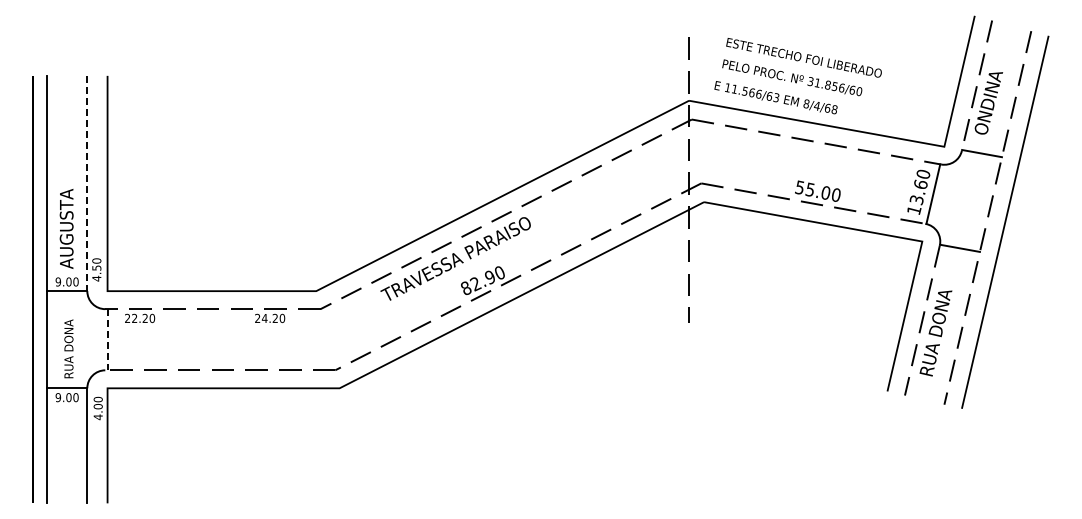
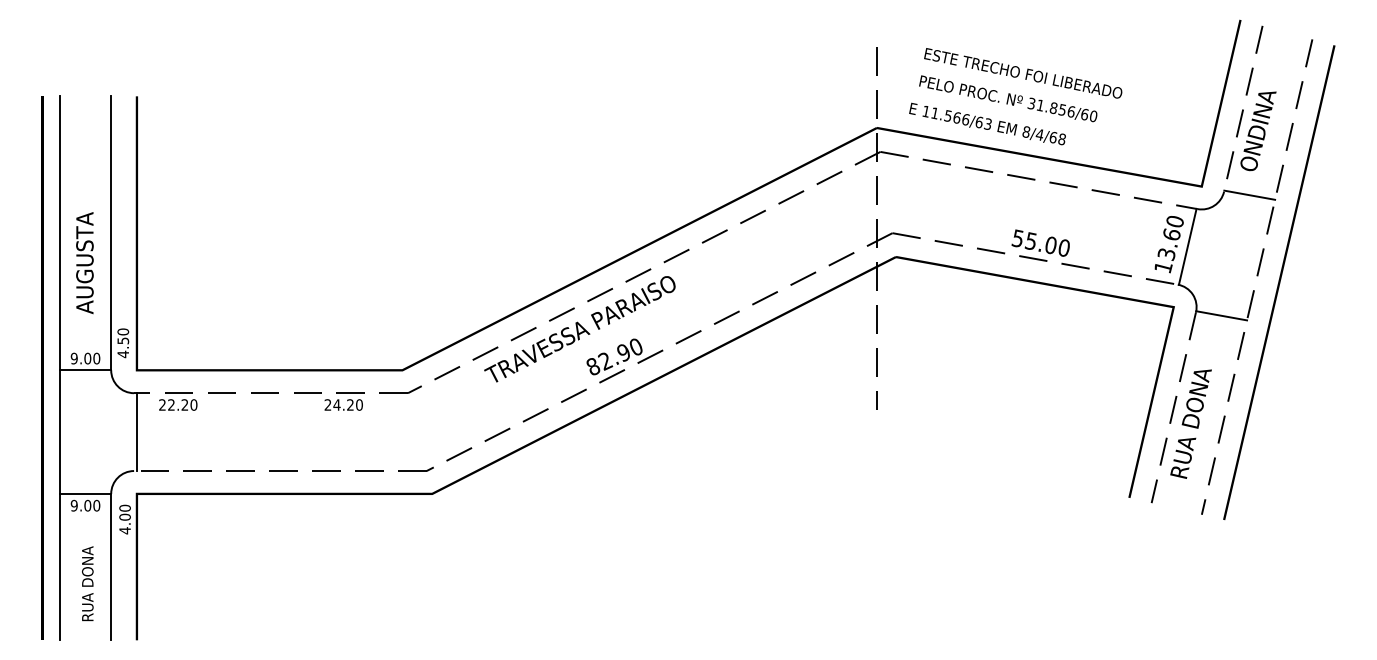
line: (87, 183) -> (111, 233), dashed -> solid
text: (66, 228) -> (84, 262), moved
line: (107, 339) -> (136, 431), dashed -> solid
text: (68, 348) -> (87, 583), moved

